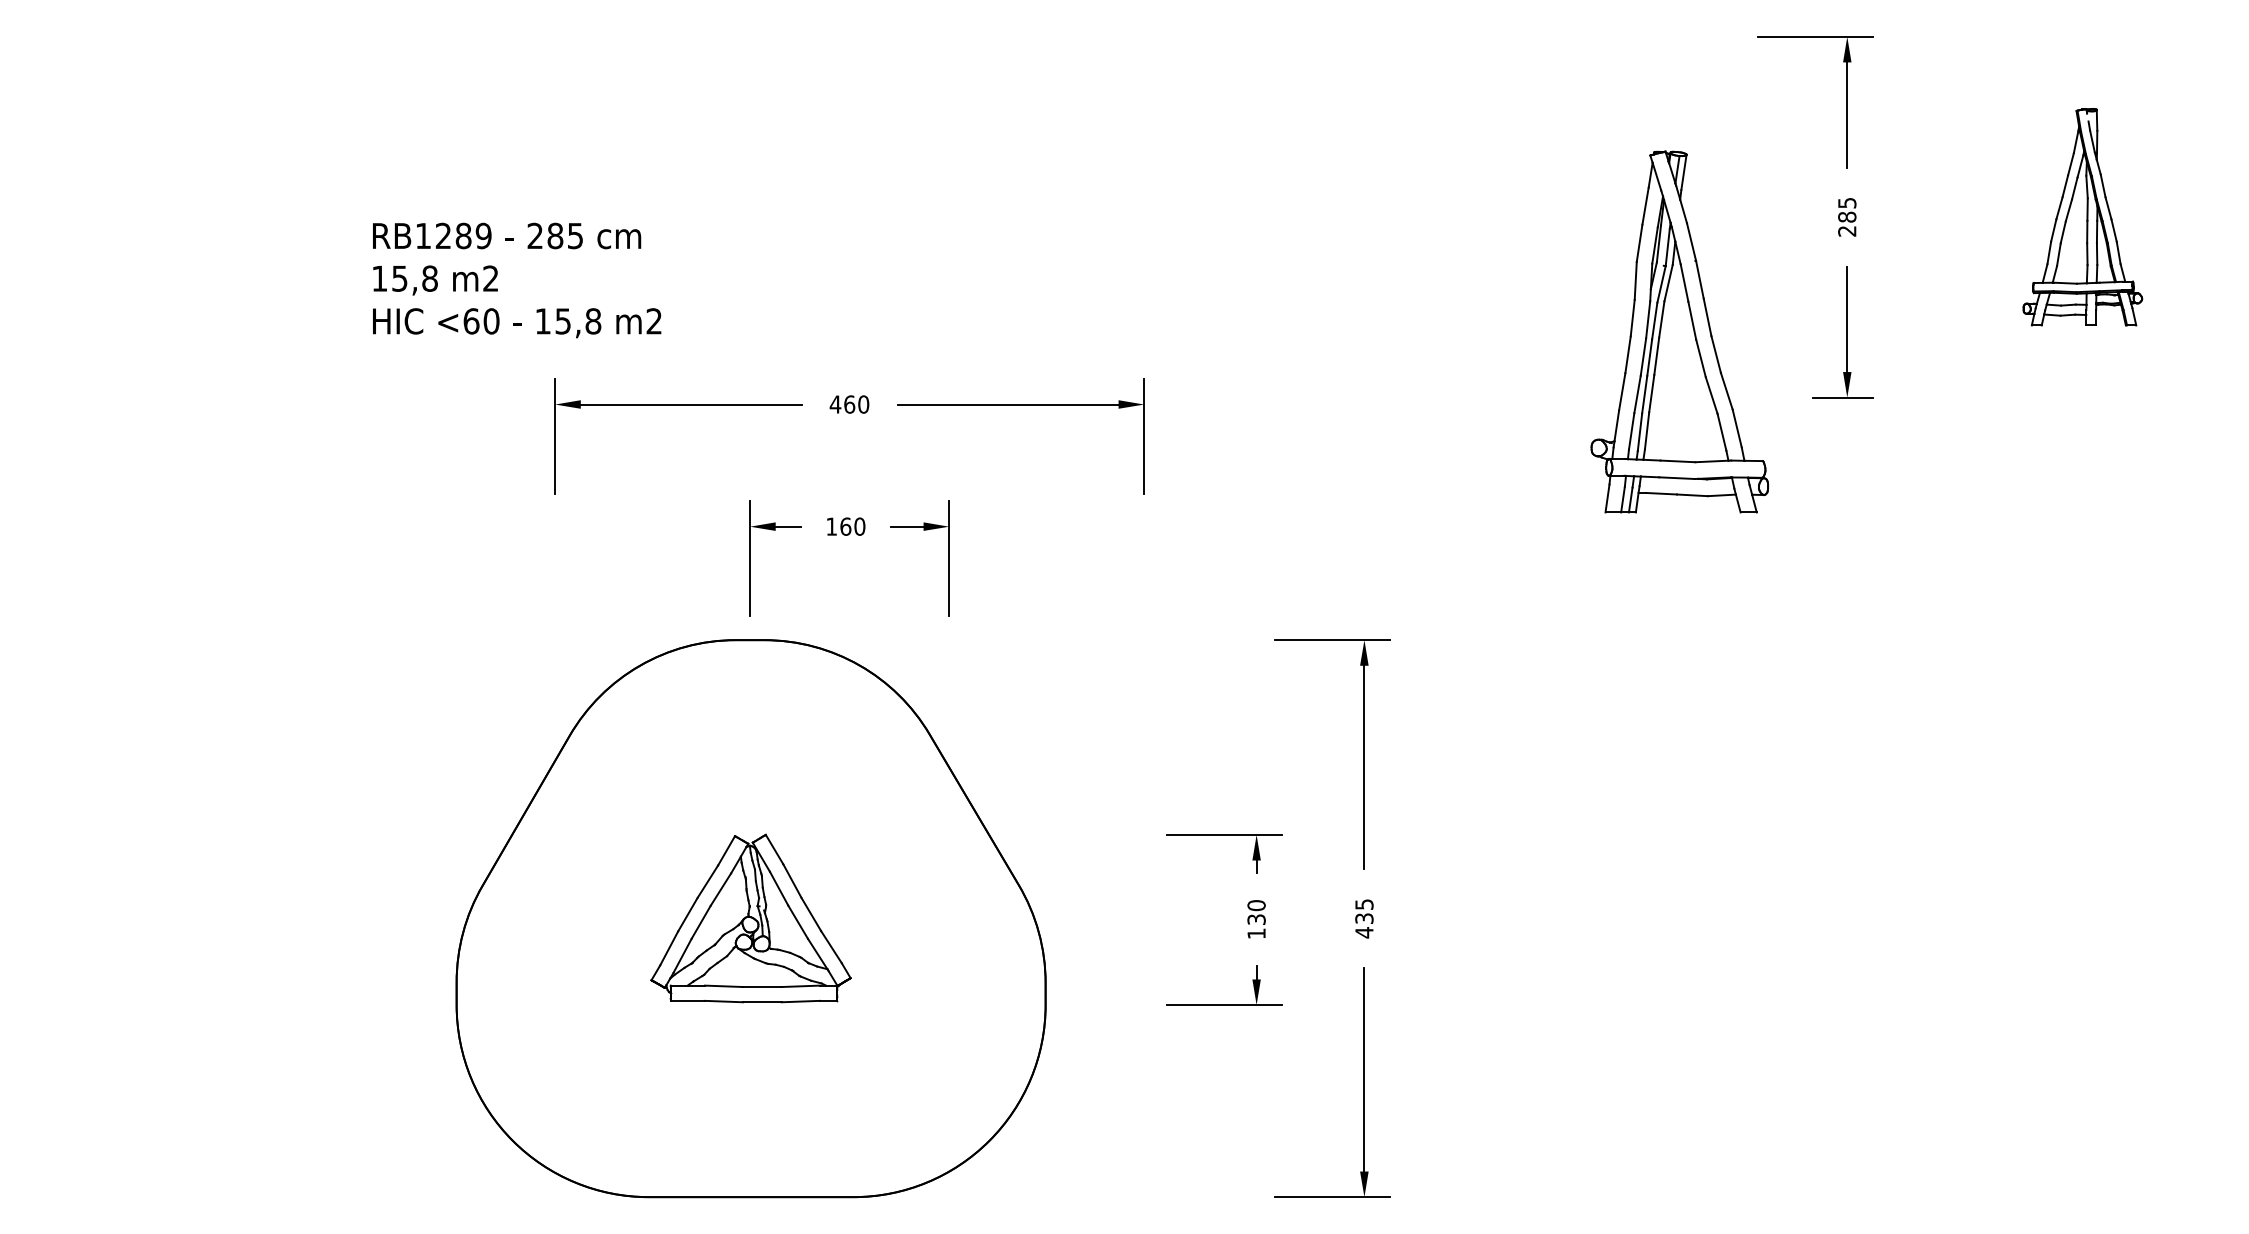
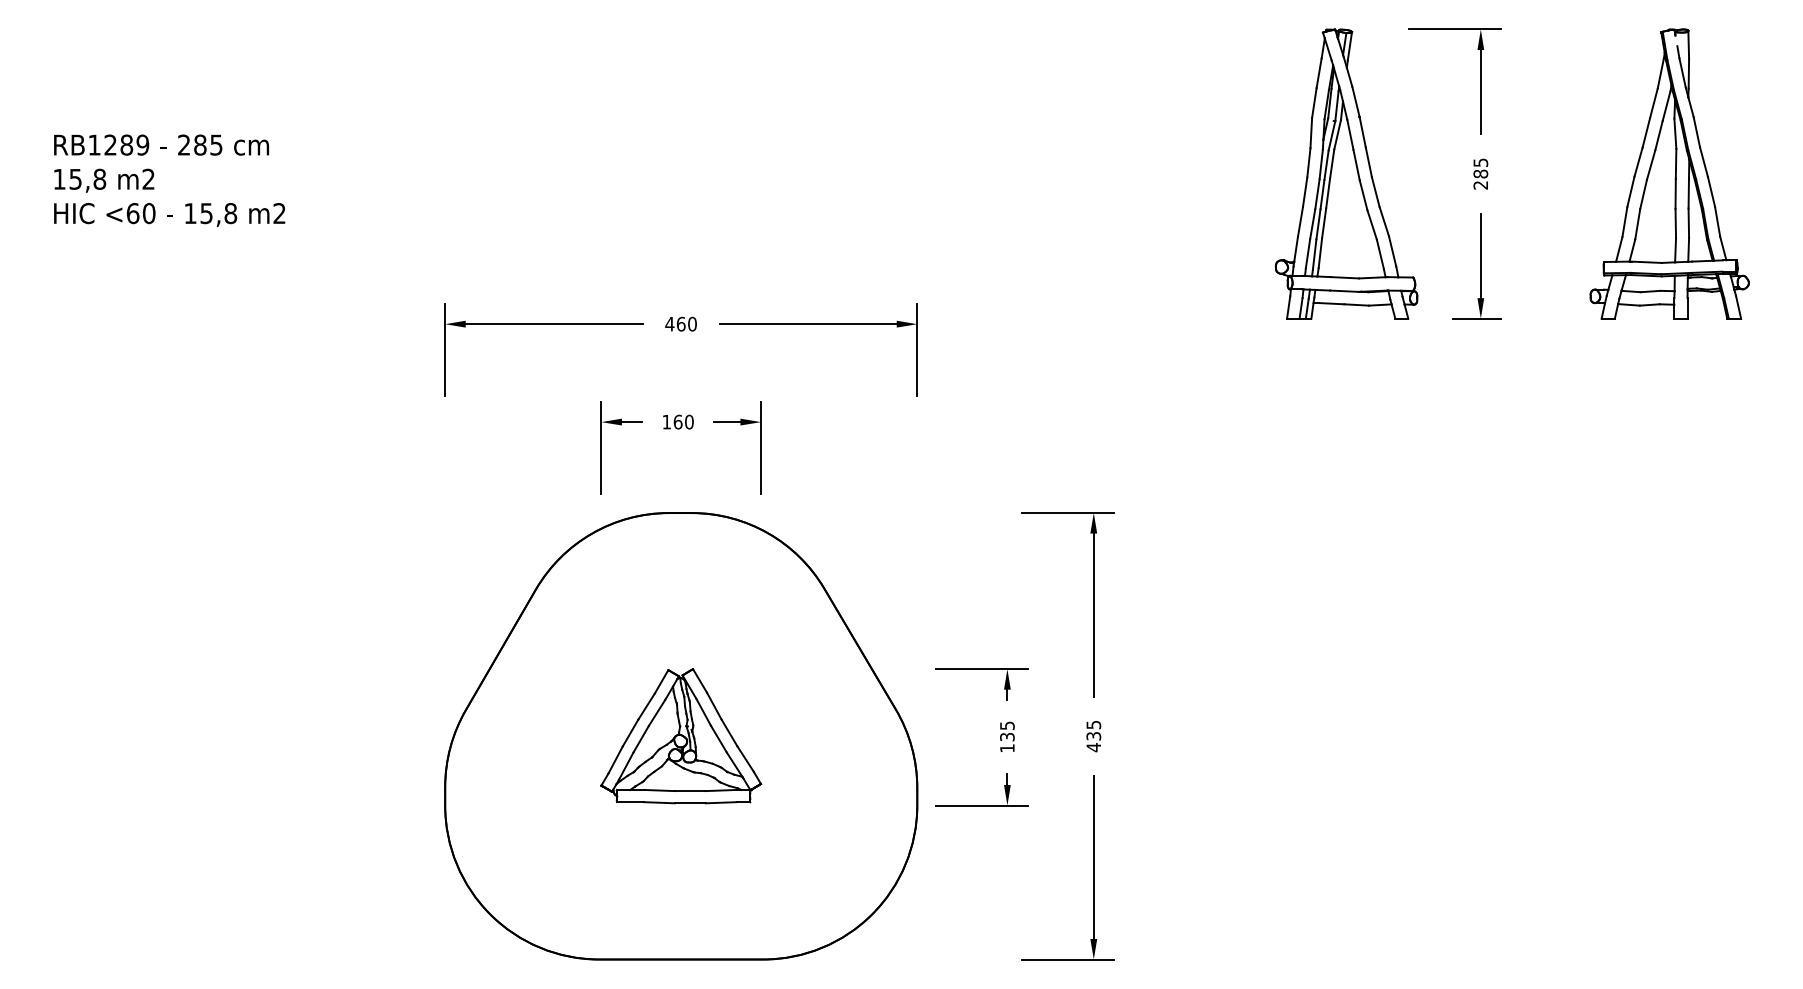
part: (2082, 216) -> (1669, 173), size x1.67
text: (516, 280) -> (169, 180), moved
part: (1679, 331) -> (1346, 173), moved
text: (1256, 905) -> (1007, 725), 130 -> 135
part: (751, 918) -> (681, 736), moved

